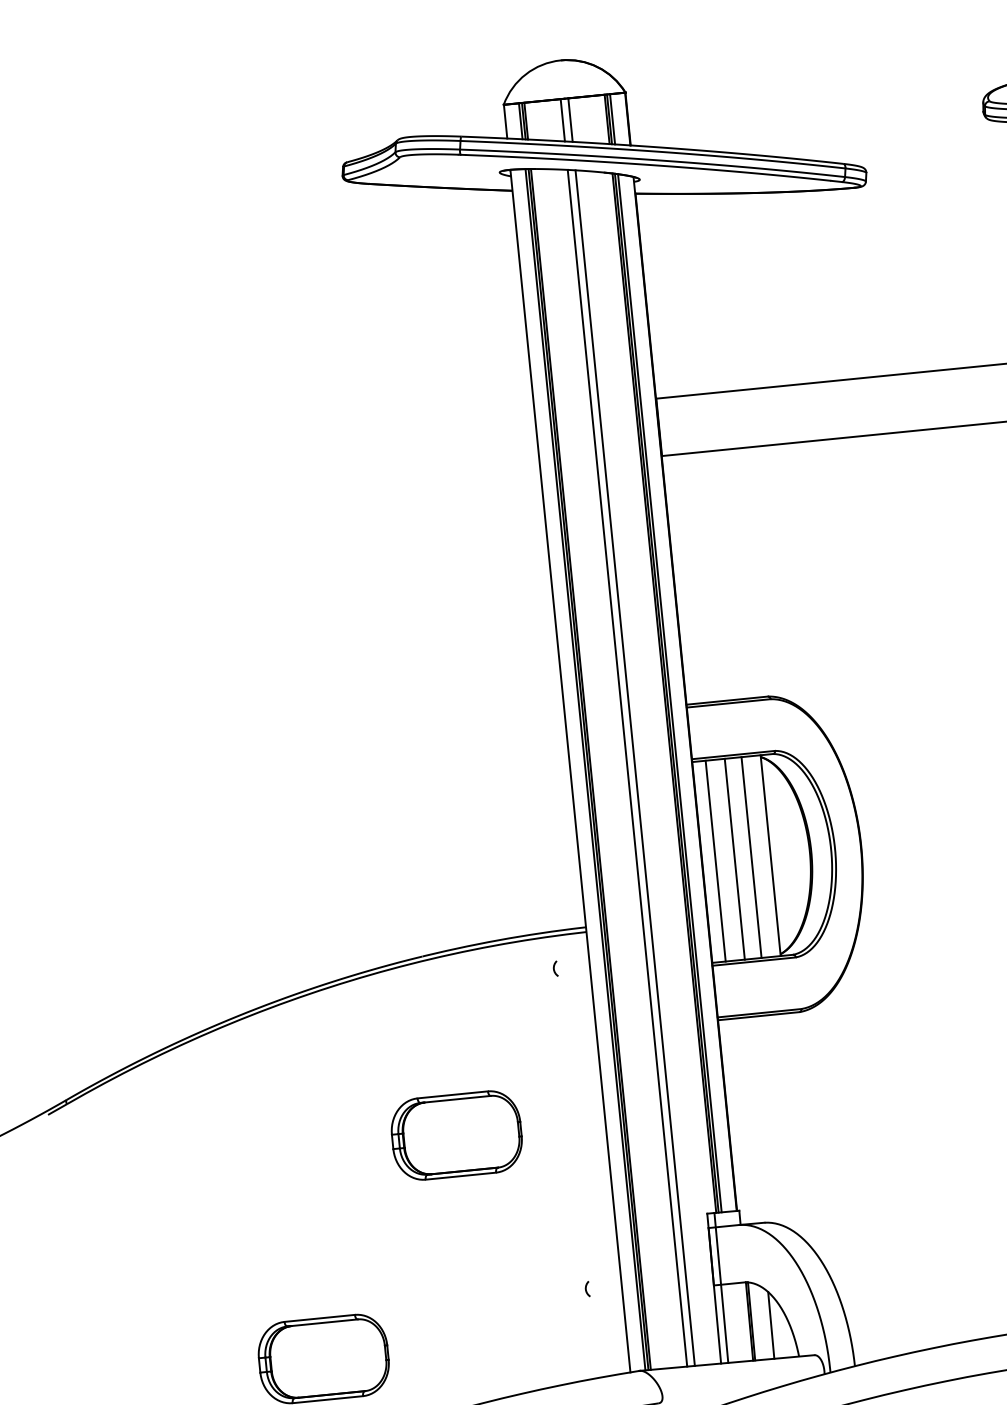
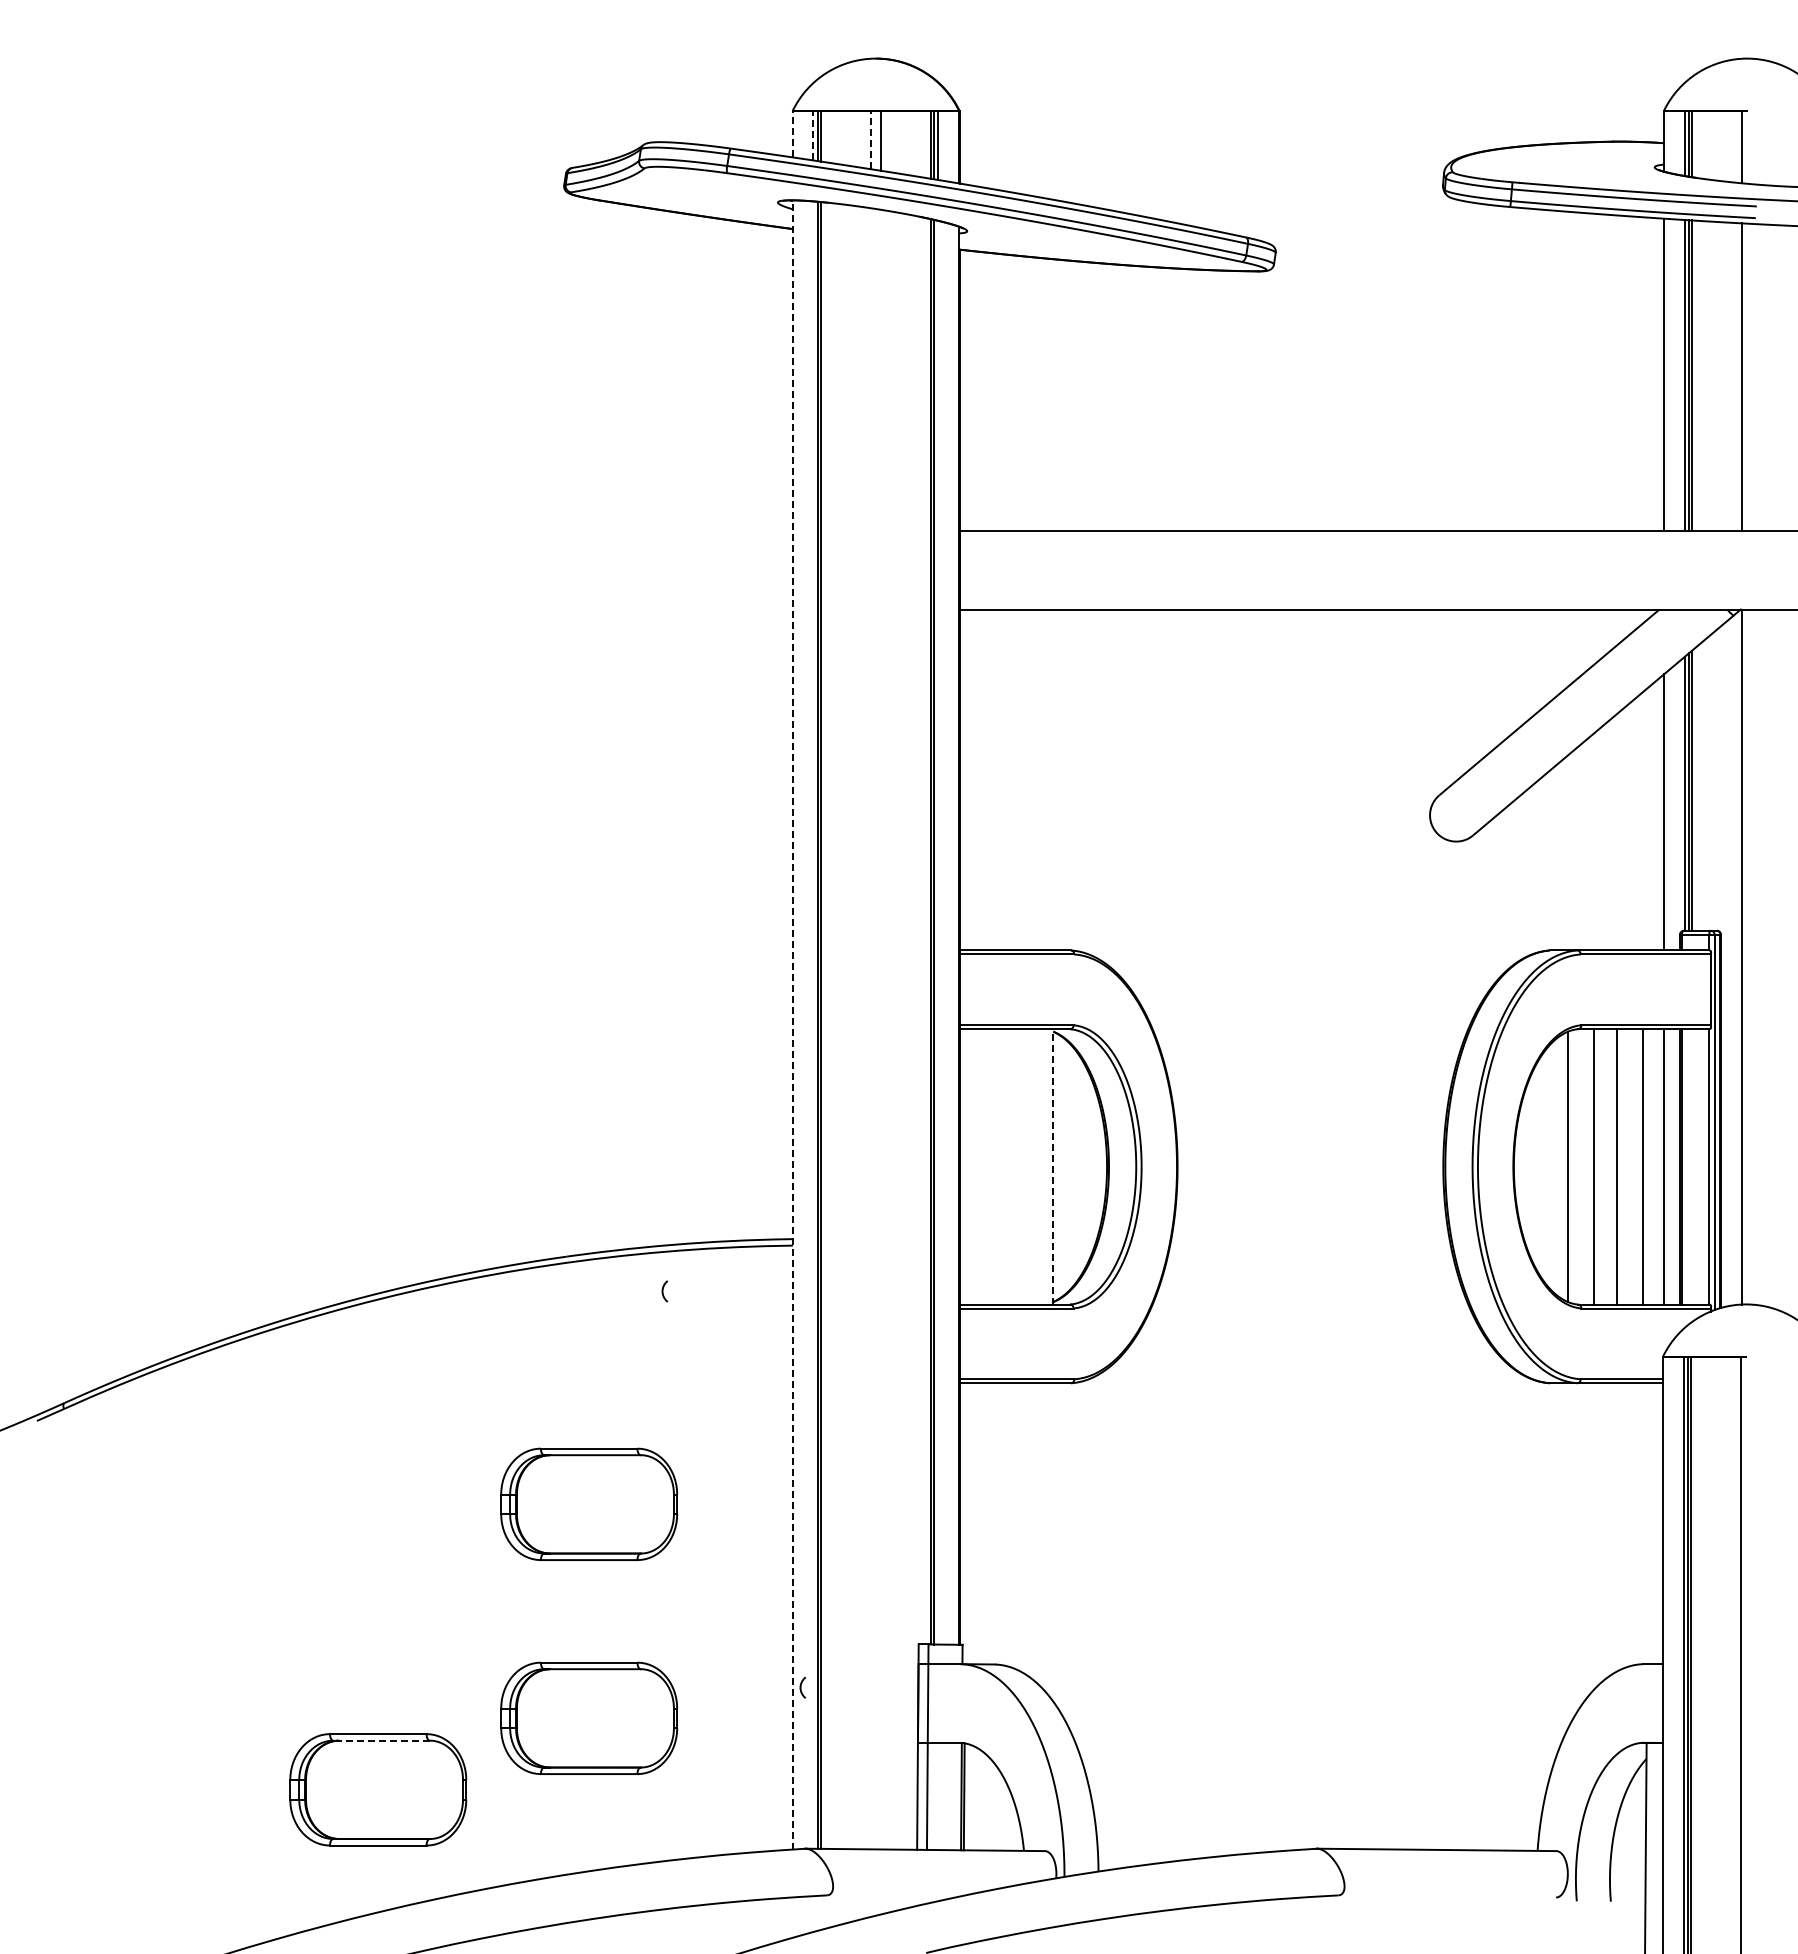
line: (562, 120) -> (870, 140), solid -> dashed
line: (505, 121) -> (792, 133), solid -> dashed
line: (520, 121) -> (813, 135), solid -> dashed
line: (669, 693) -> (938, 932), removed
line: (635, 767) -> (881, 1029), removed
line: (627, 768) -> (870, 1028), removed
line: (585, 769) -> (813, 1024), removed
line: (570, 771) -> (792, 1025), solid -> dashed
line: (770, 855) -> (1053, 1166), solid -> dashed
line: (751, 857) -> (1027, 1166), removed
line: (735, 858) -> (1004, 1166), removed
line: (715, 860) -> (977, 1166), removed
arc: (554, 969) -> (663, 1291), moved
arc: (586, 1289) -> (801, 1687), moved
part: (472, 1290) -> (589, 1717), added
line: (322, 1322) -> (381, 1740), solid -> dashed
line: (771, 1325) -> (990, 1804), removed

